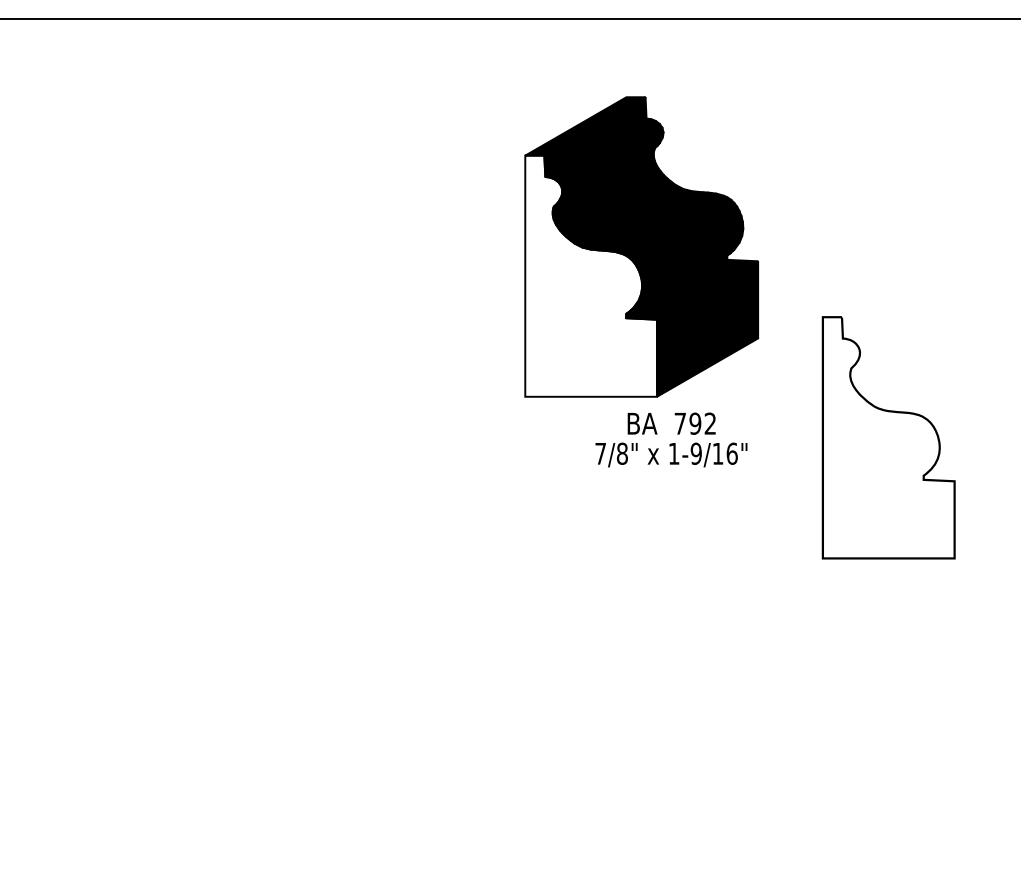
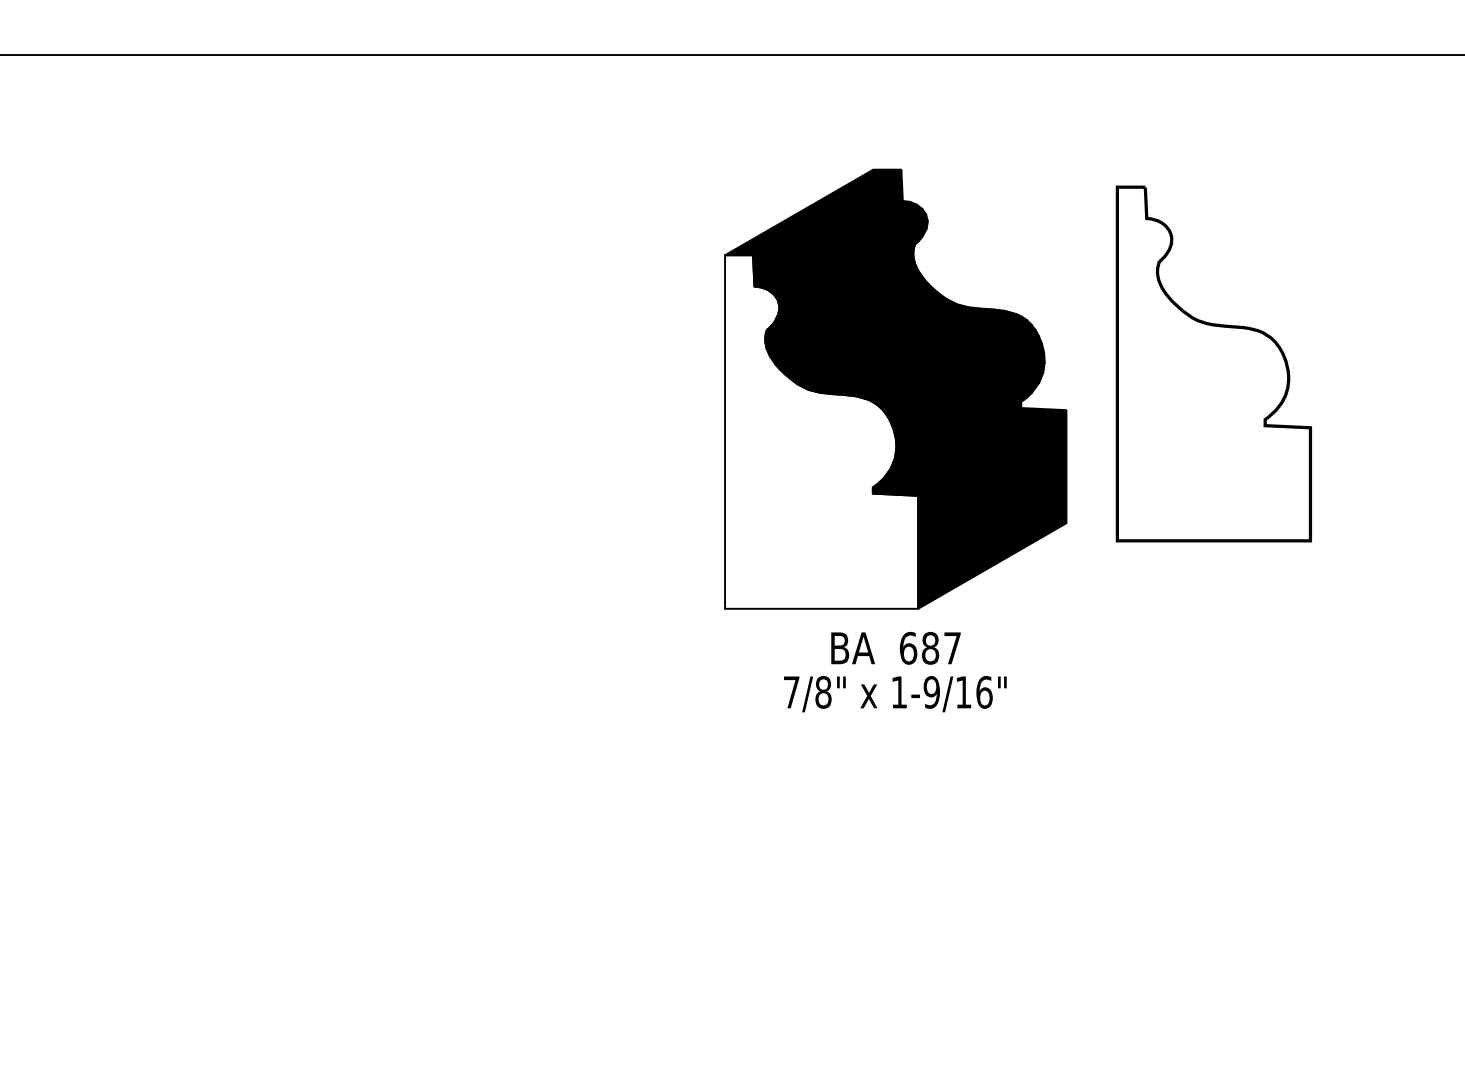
part: (641, 246) -> (895, 388), moved
curve: (888, 412) -> (1213, 326), moved
text: (694, 423) -> (929, 647), 792 -> 687

